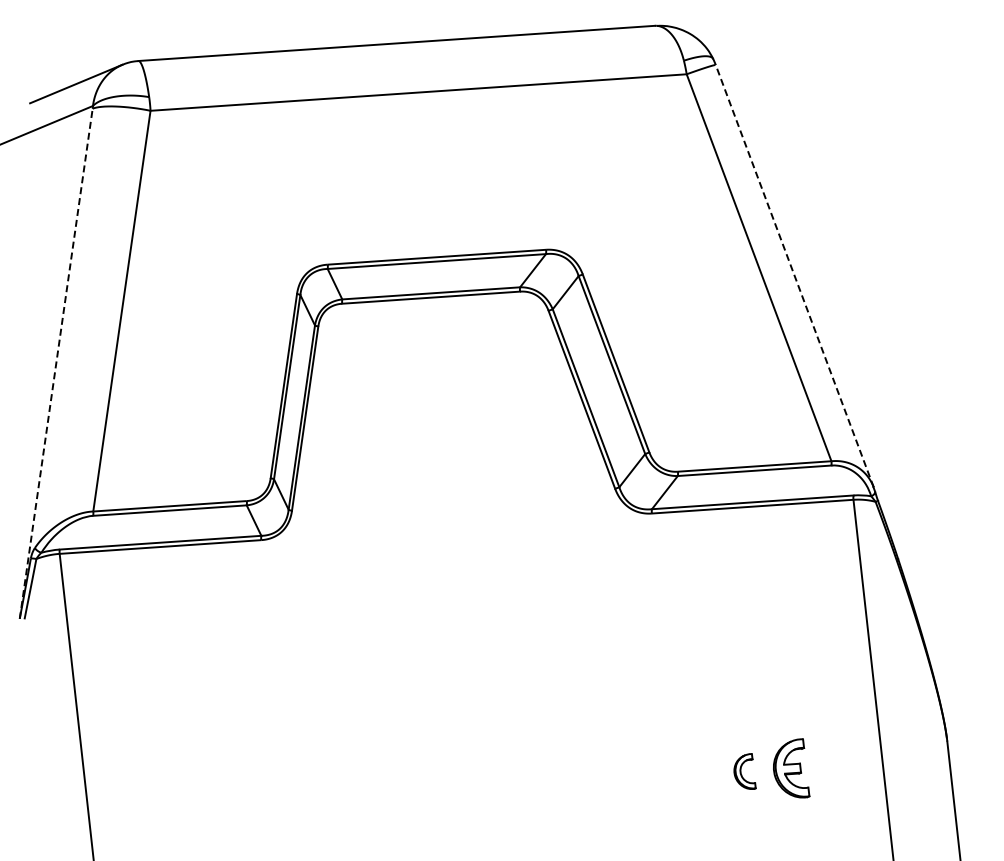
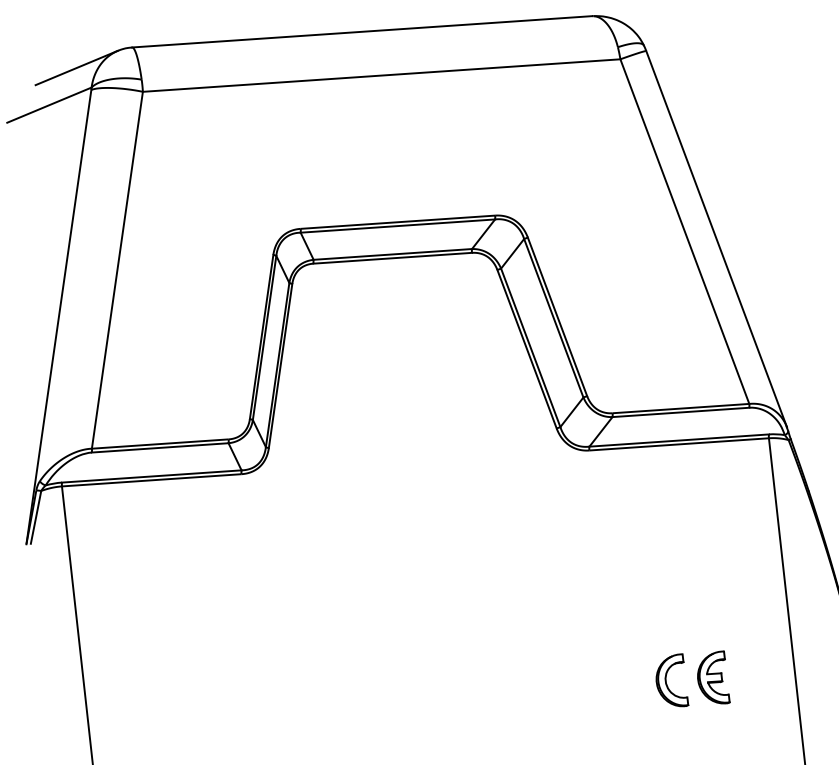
line: (794, 275) -> (716, 238), dashed -> solid
line: (56, 363) -> (59, 316), dashed -> solid
part: (744, 771) -> (671, 680), size x1.67

